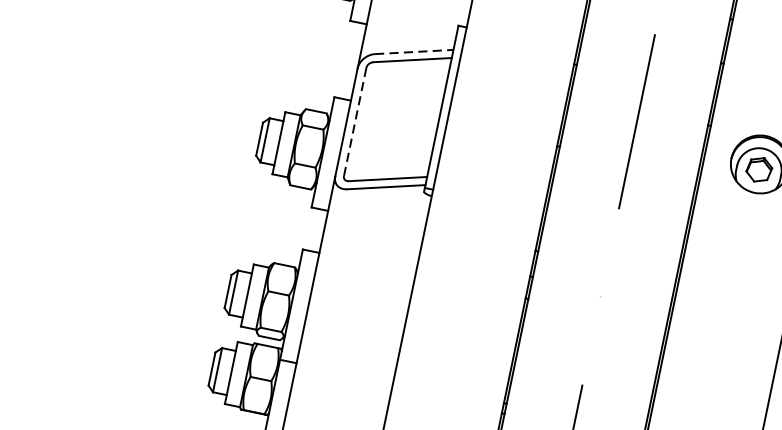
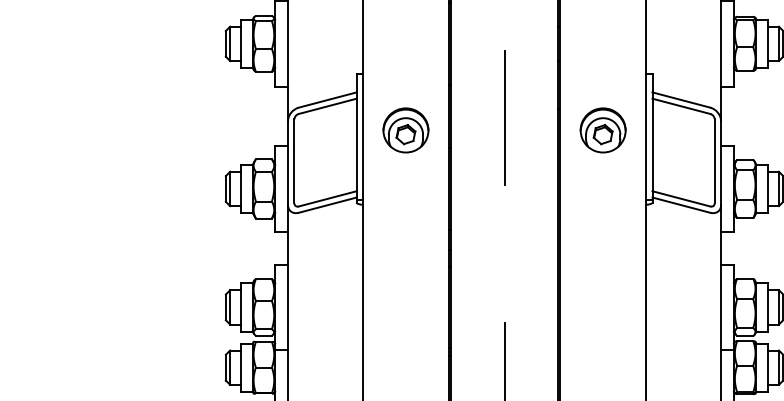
line: (413, 52) -> (327, 100), dashed -> solid
part: (506, 111) -> (405, 130), added
line: (355, 122) -> (294, 161), dashed -> solid

